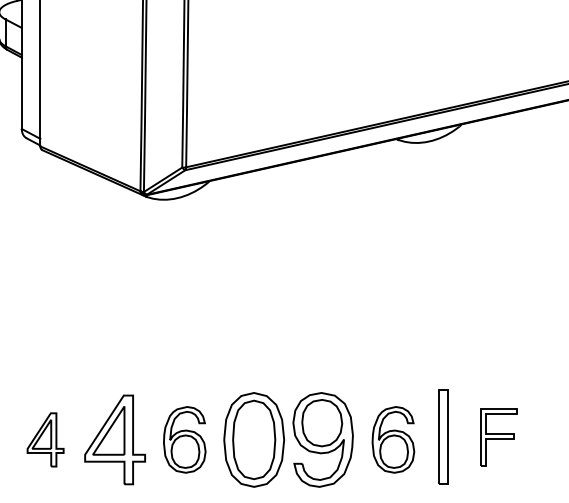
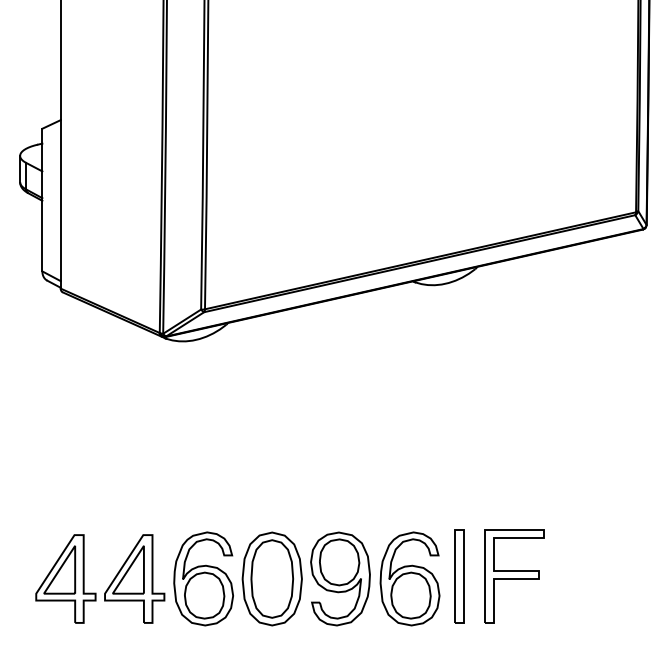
part: (499, 437) -> (514, 576), size x1.67
part: (45, 439) -> (65, 578), size x1.67
part: (184, 439) -> (203, 578), size x1.43
part: (392, 439) -> (409, 578), size x1.43

